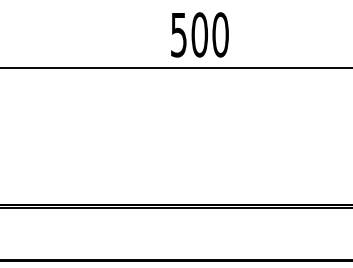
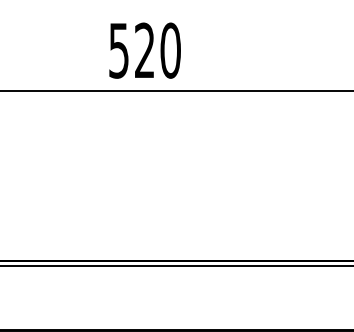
text: (199, 34) -> (144, 50), 500 -> 520

